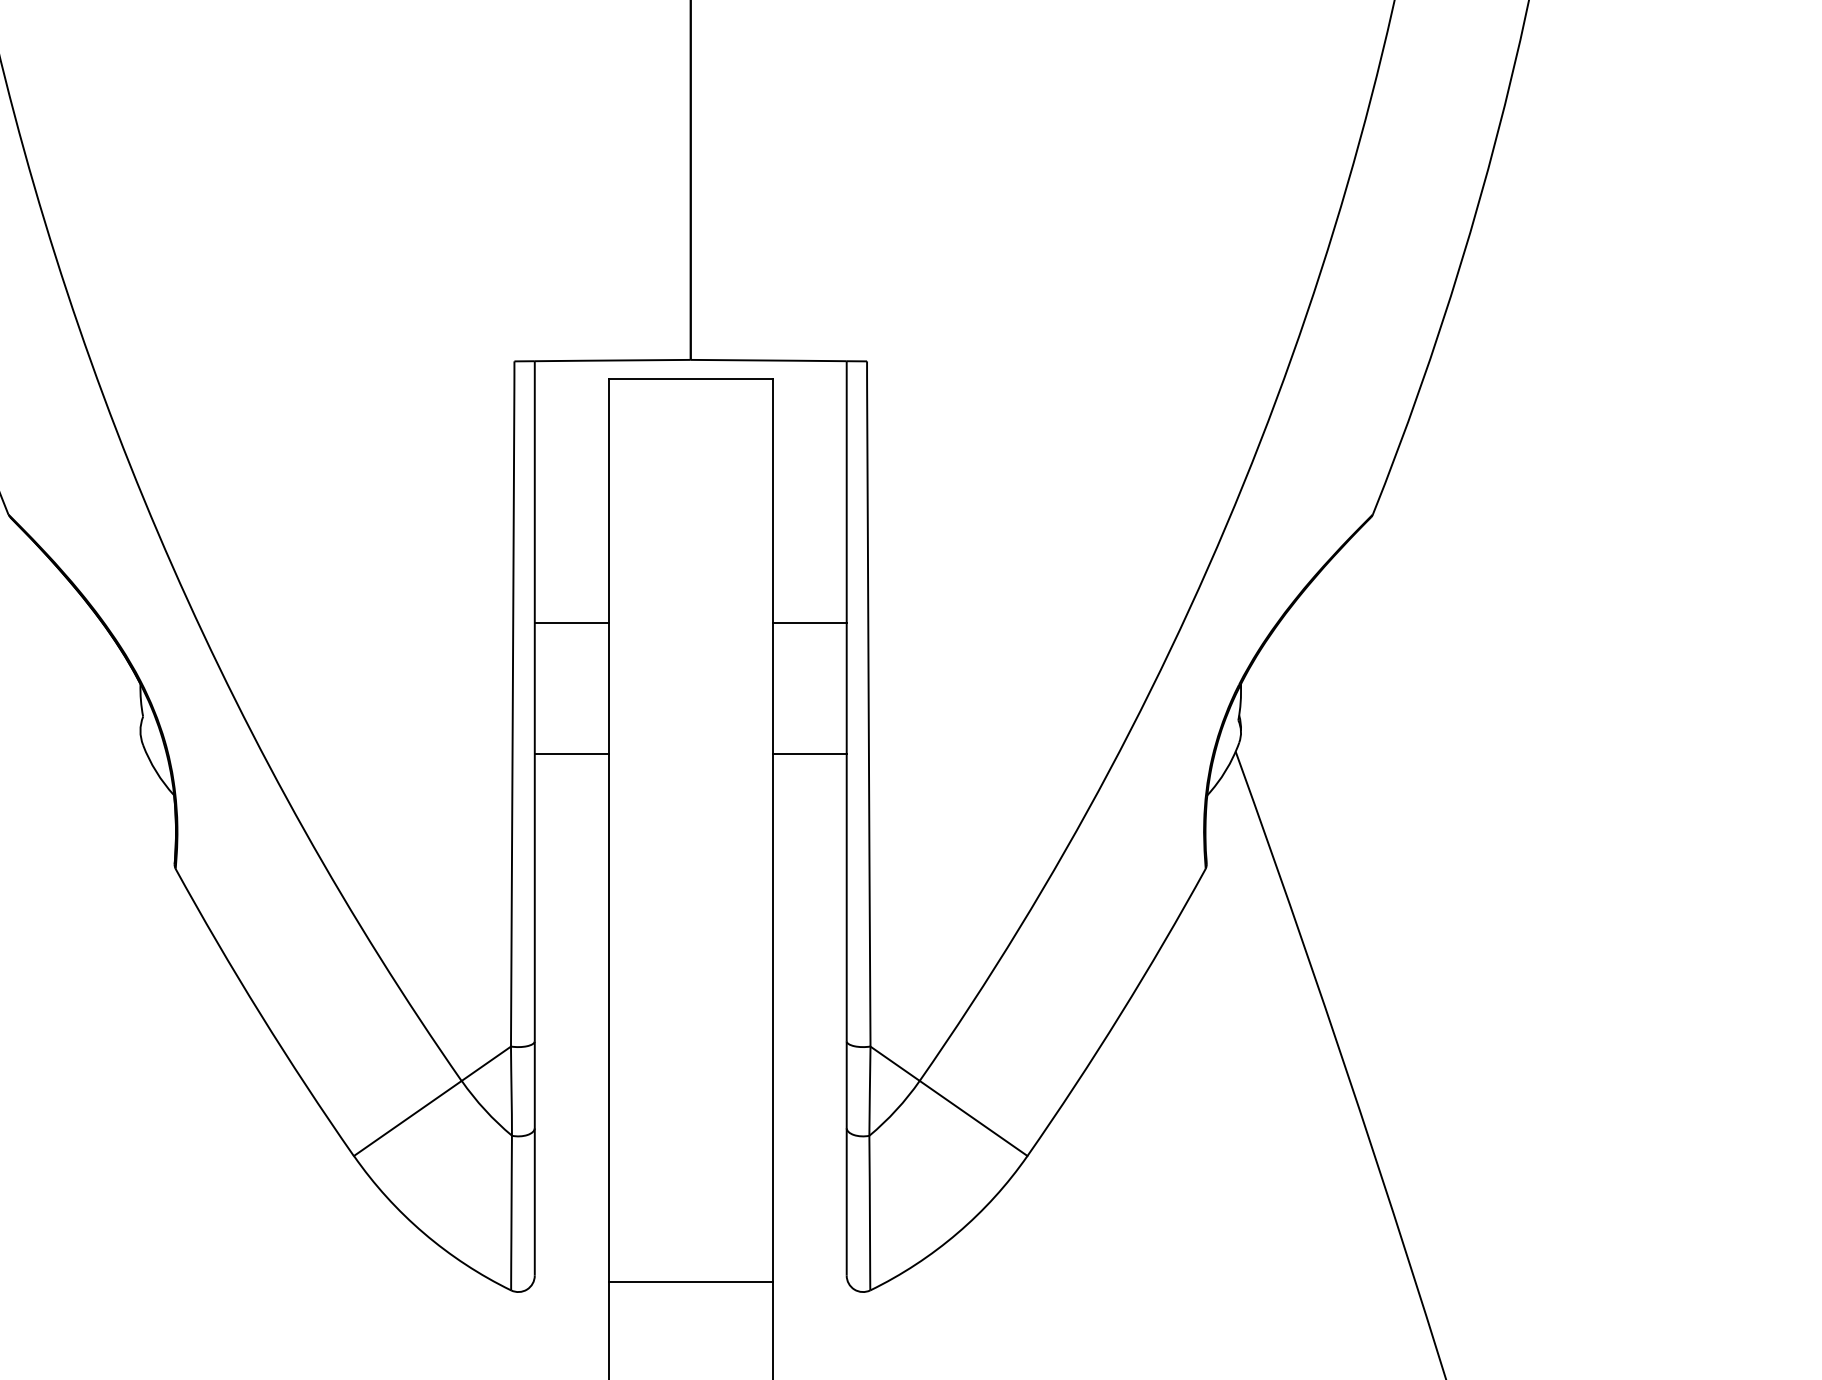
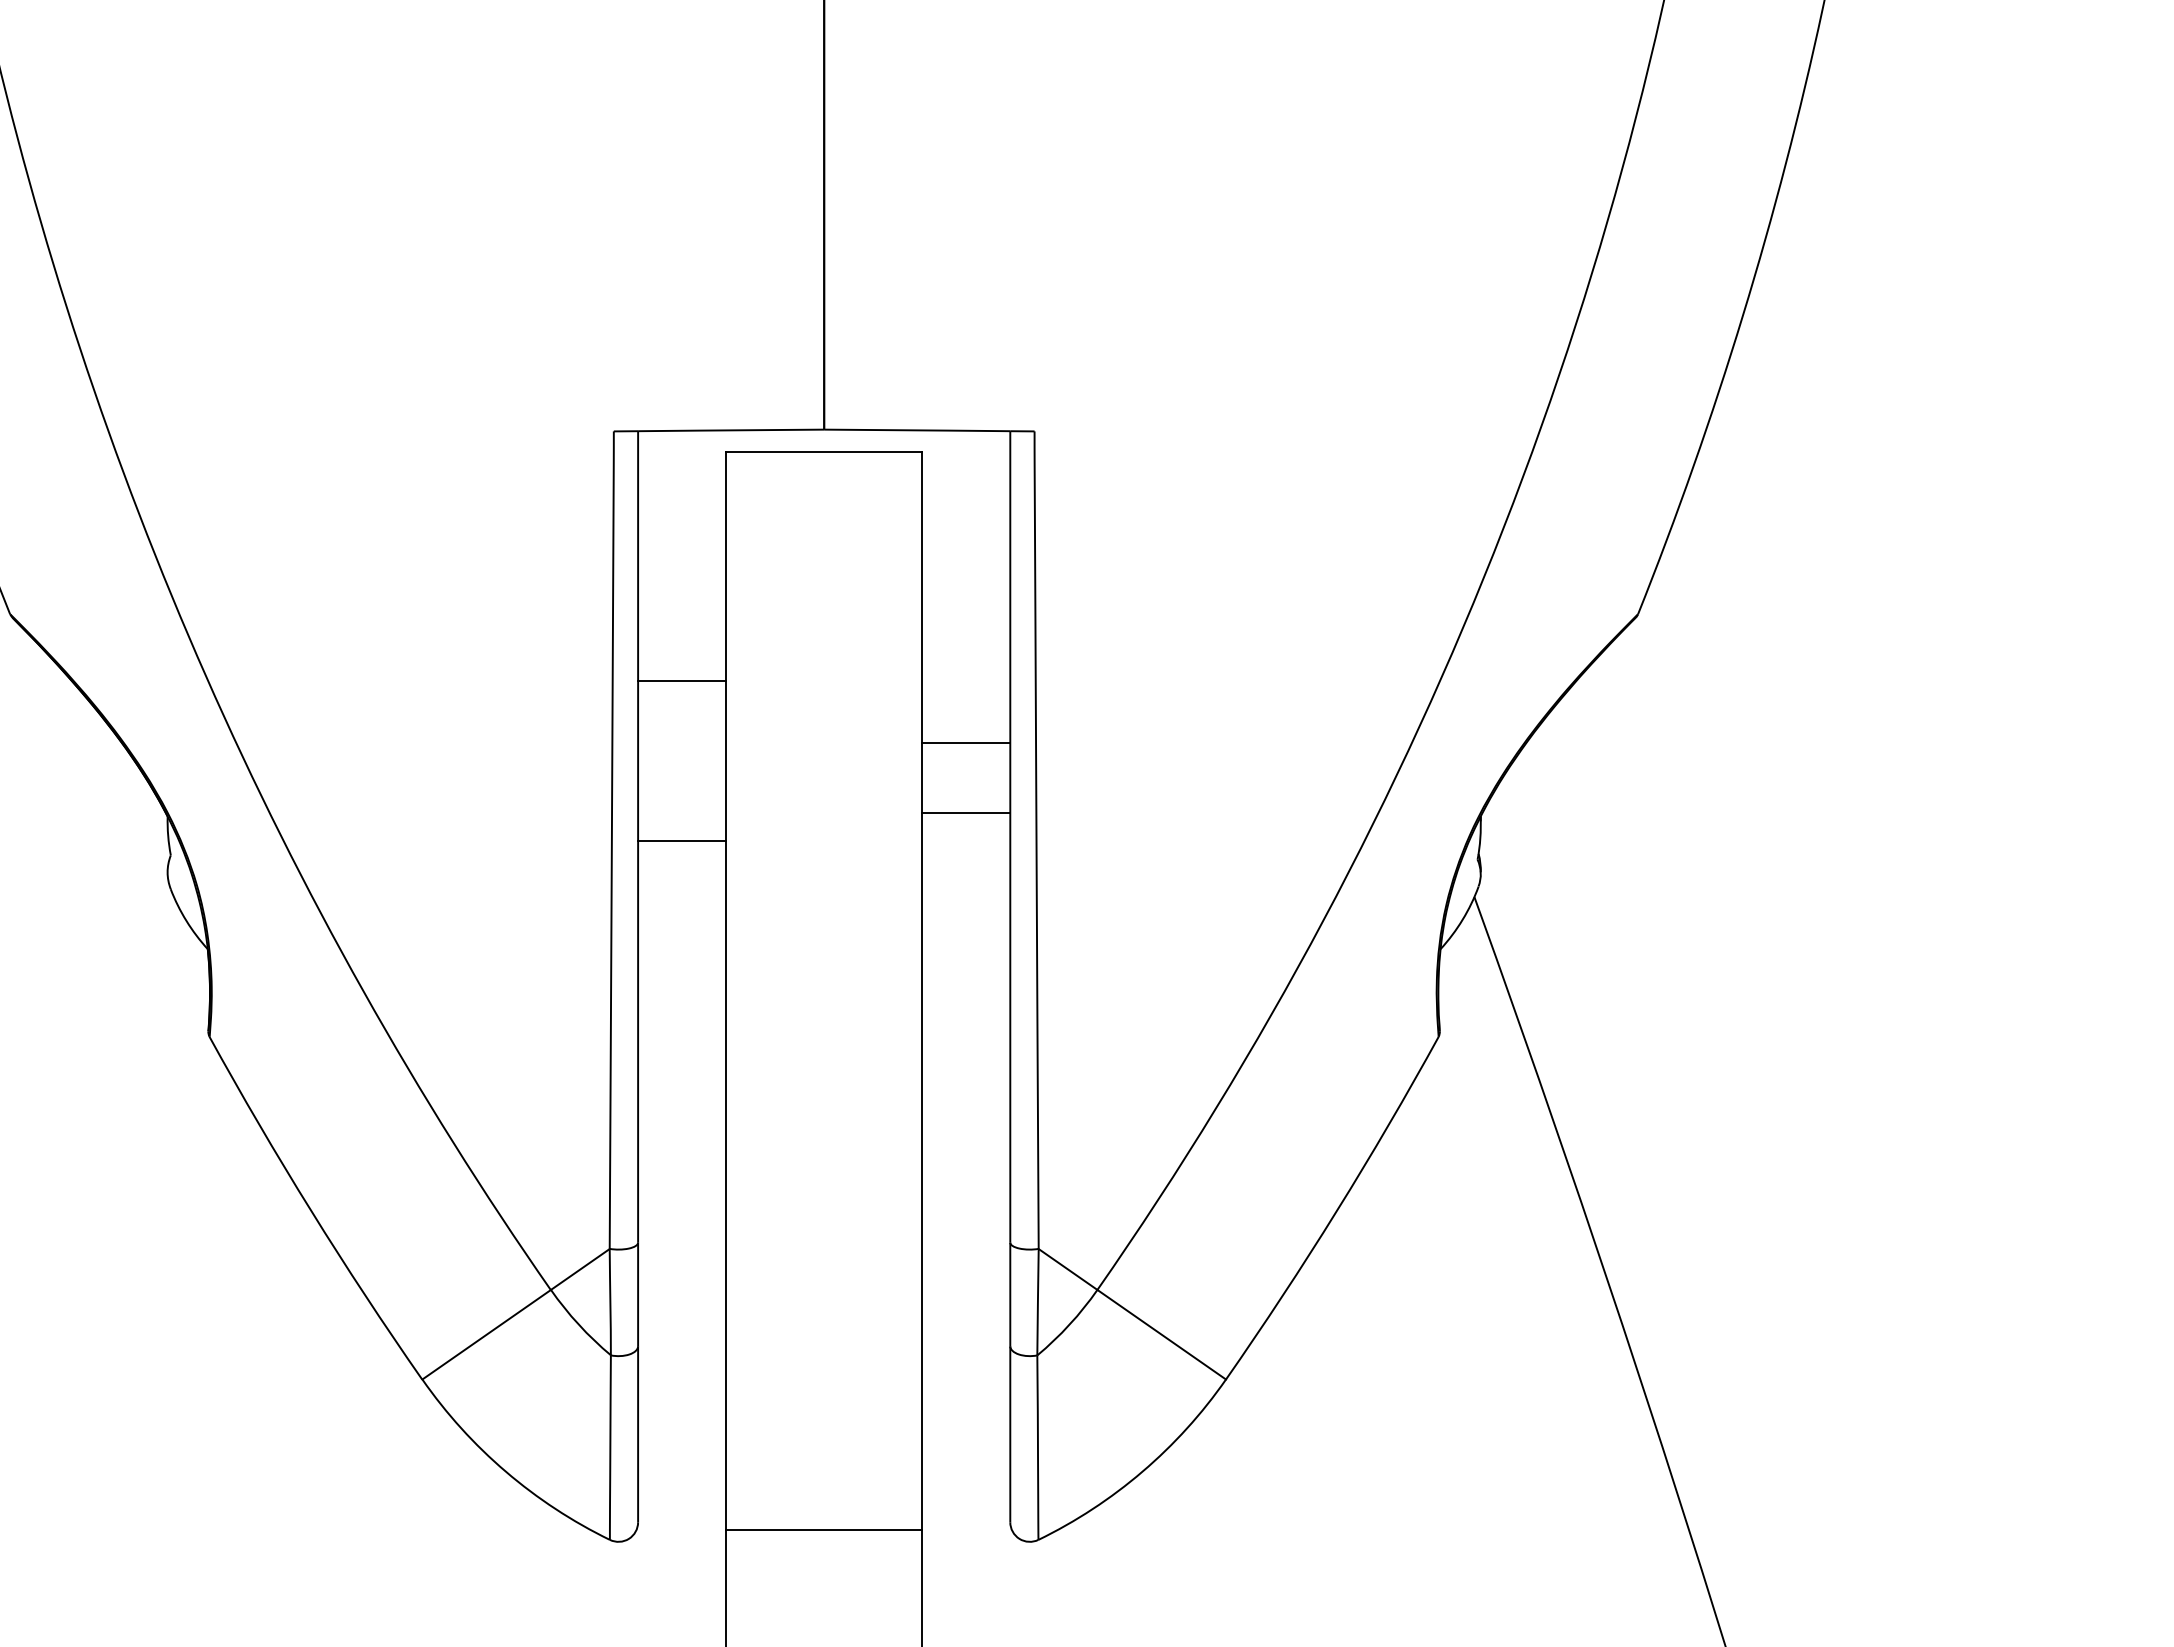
line: (571, 622) -> (682, 681), moved
line: (571, 753) -> (682, 840), moved
line: (810, 753) -> (966, 812), moved

